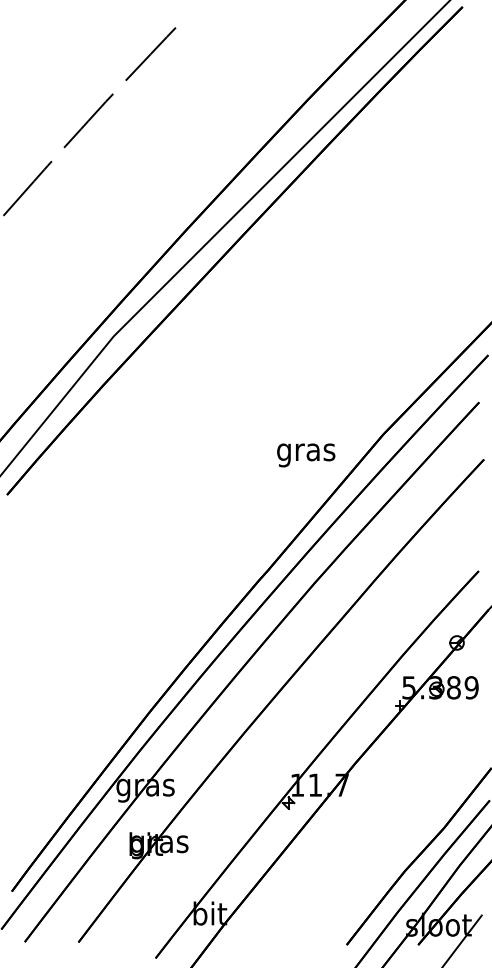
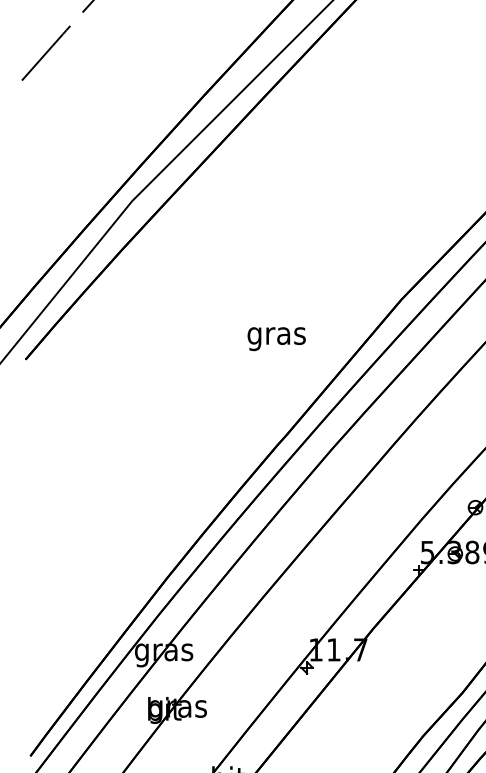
text: (306, 455) -> (277, 339), moved

